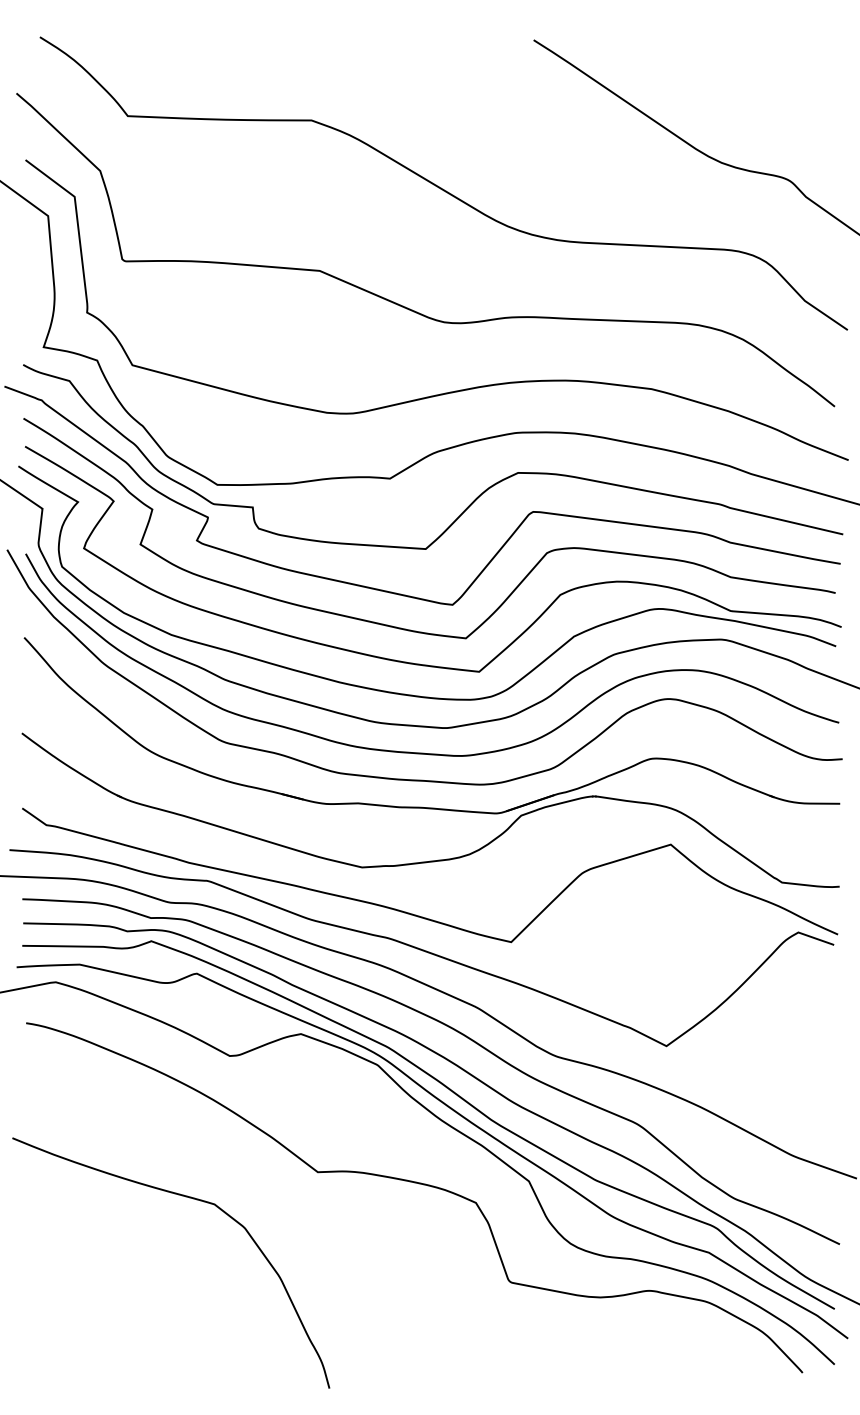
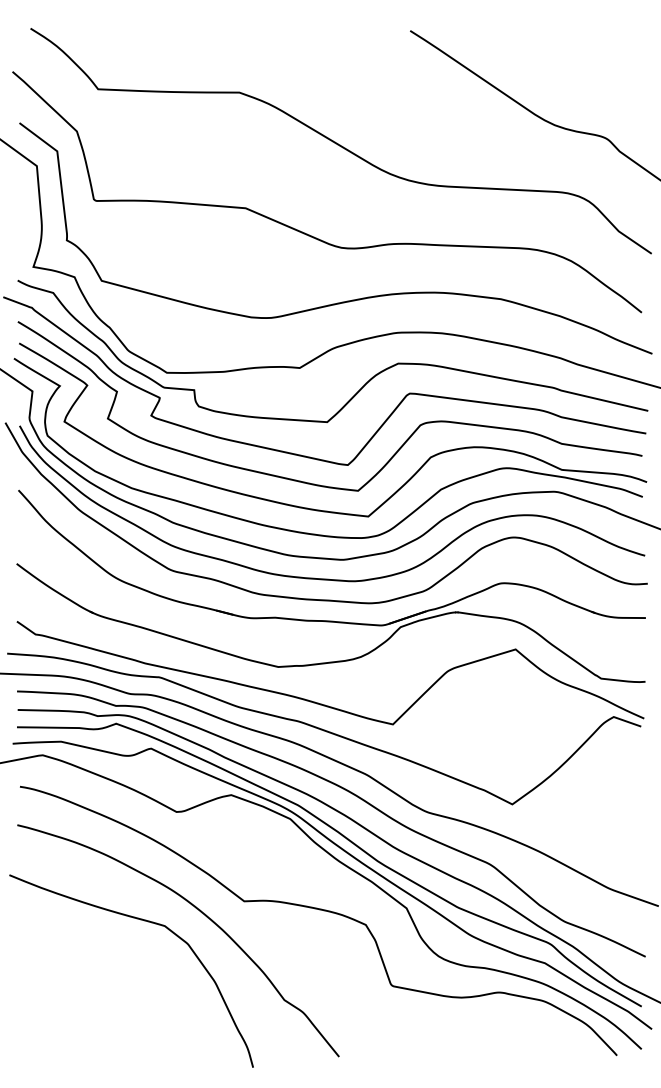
curve: (262, 1188) -> (201, 913), added

